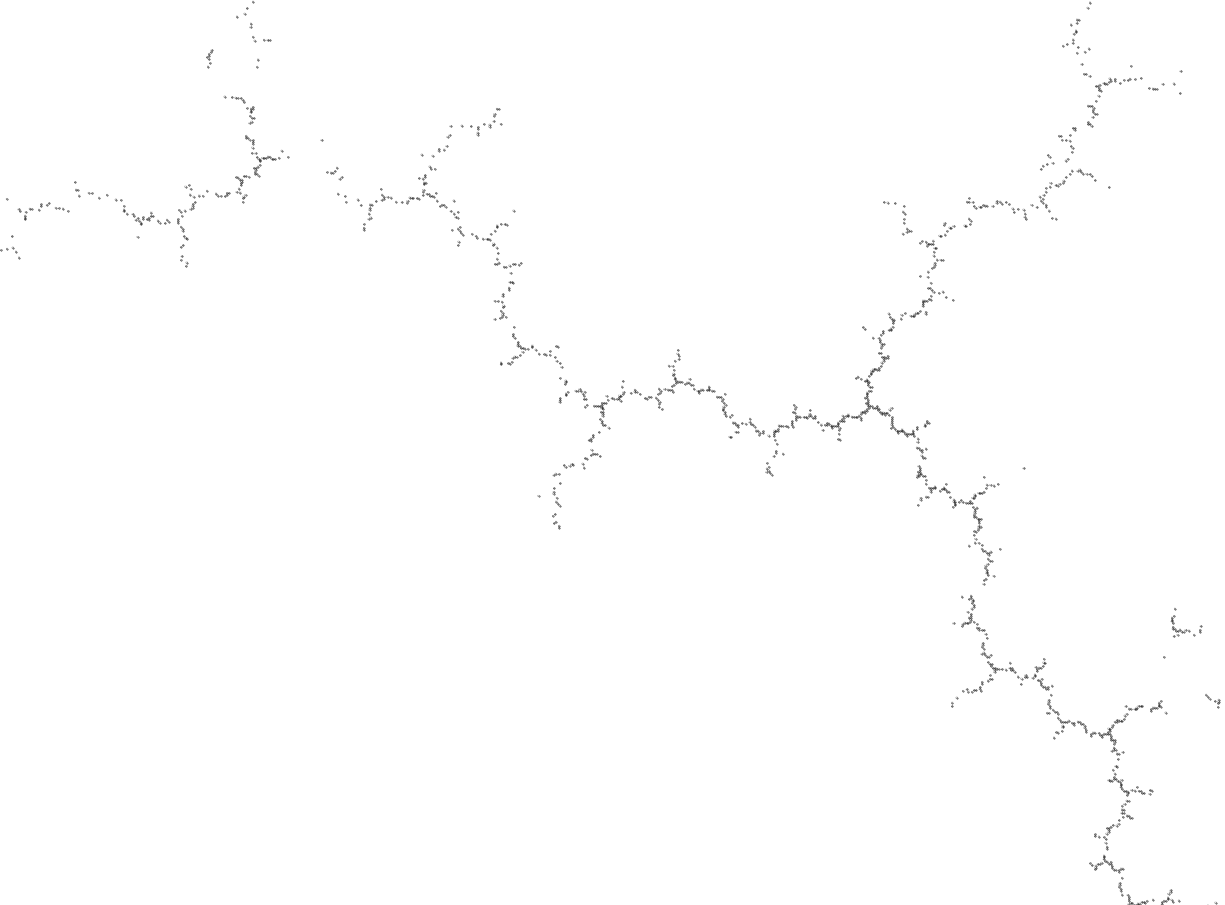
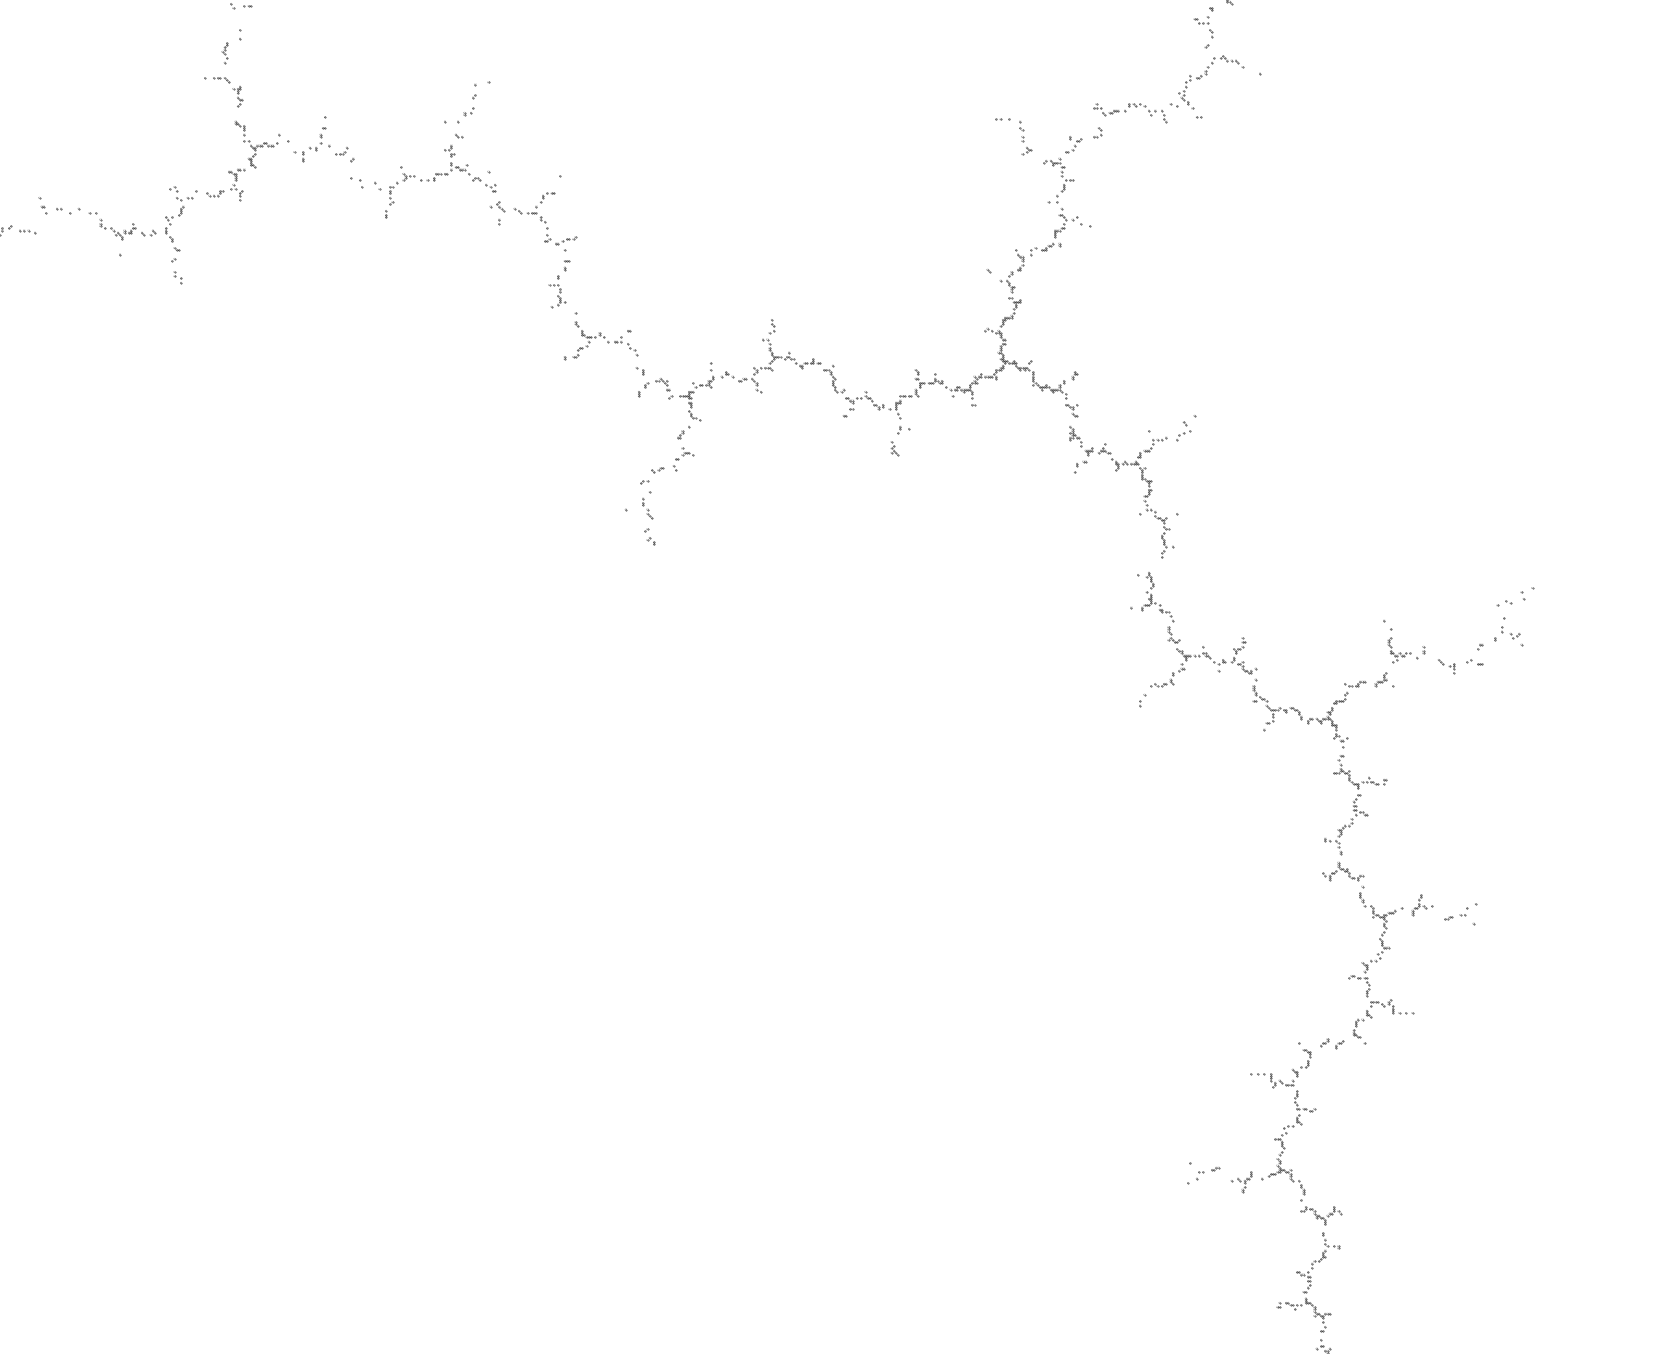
part: (208, 58) -> (224, 53), moved
part: (485, 121) -> (311, 144), moved
part: (1046, 162) -> (1183, 431), moved
part: (1186, 629) -> (1406, 652), moved

